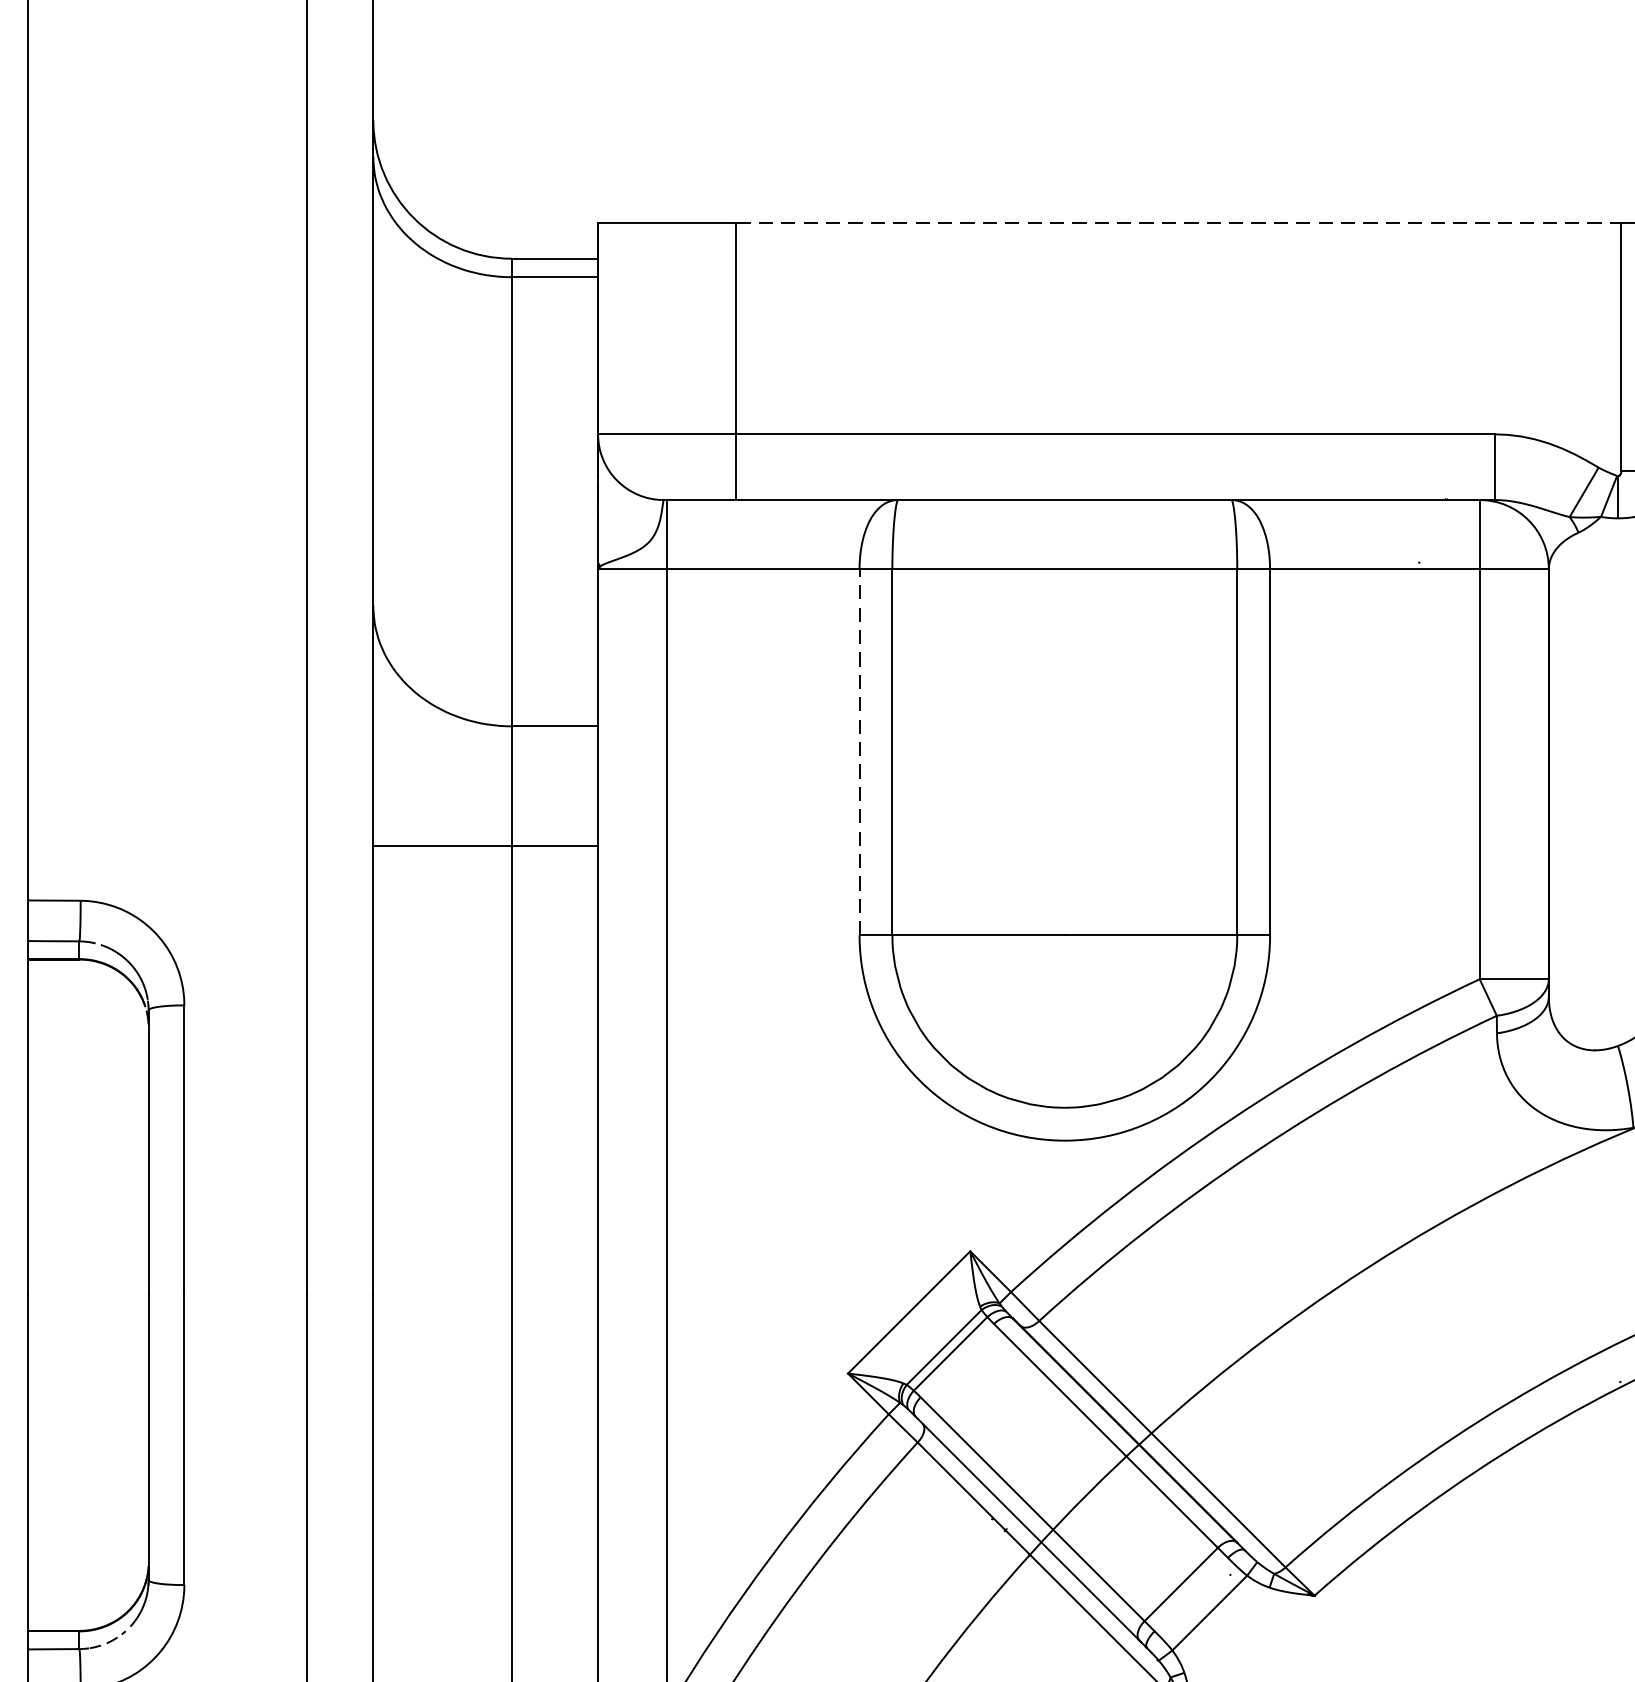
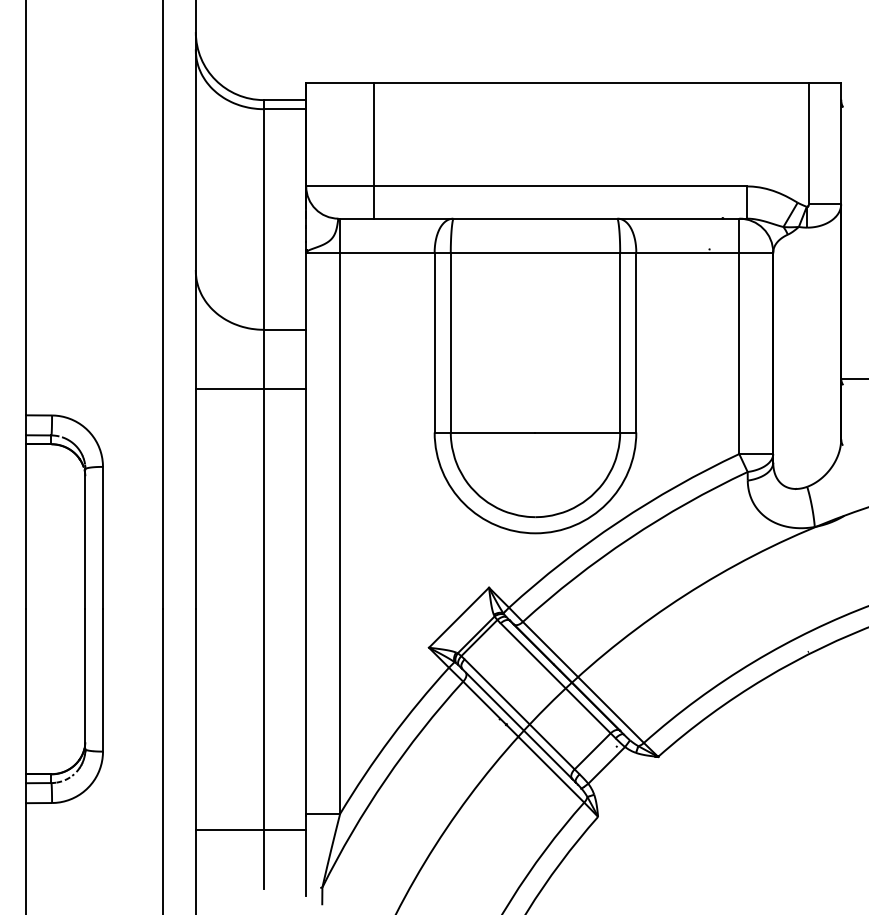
line: (1180, 222) -> (592, 82), dashed -> solid
line: (859, 752) -> (434, 342), dashed -> solid

